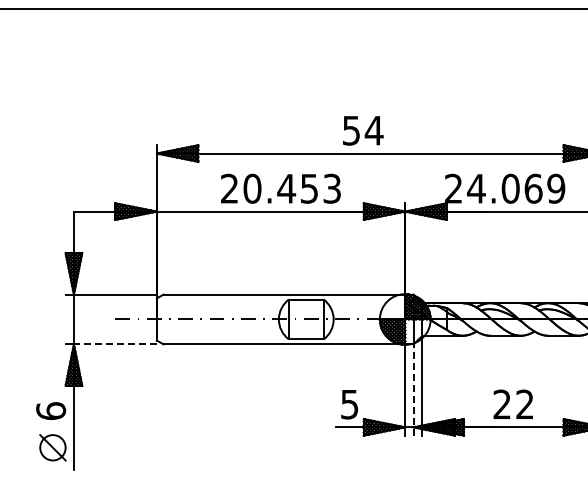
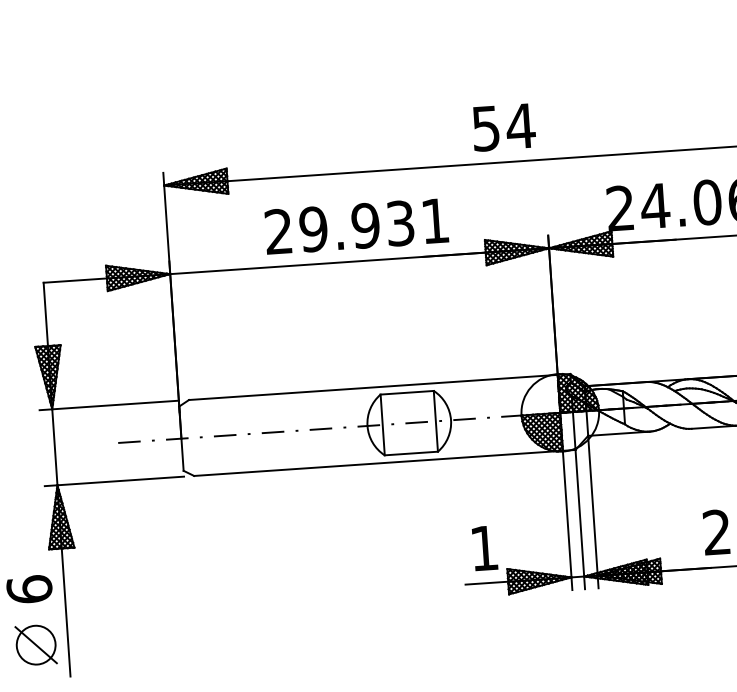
text: (363, 130) -> (504, 127), moved
text: (291, 188) -> (373, 224), 20.453 -> 29.931
line: (114, 344) -> (119, 481), dashed -> solid
line: (413, 390) -> (580, 520), dashed -> solid
text: (349, 404) -> (484, 548), 5 -> 1

